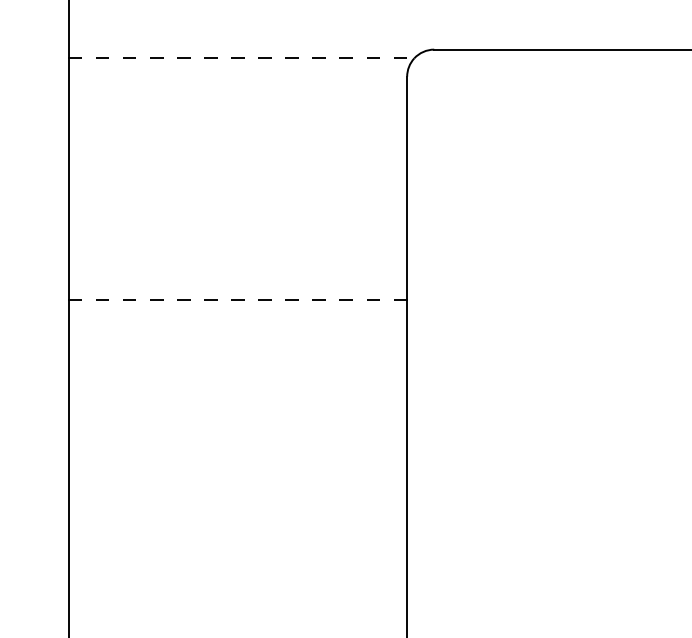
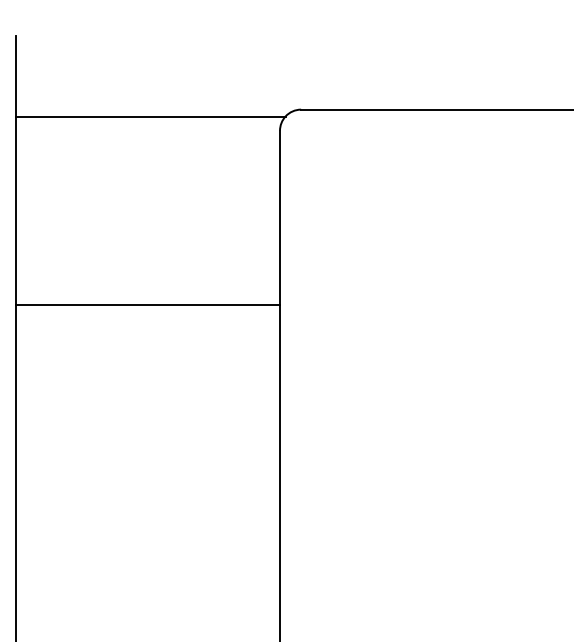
line: (241, 58) -> (150, 116), dashed -> solid
line: (238, 299) -> (148, 304), dashed -> solid

